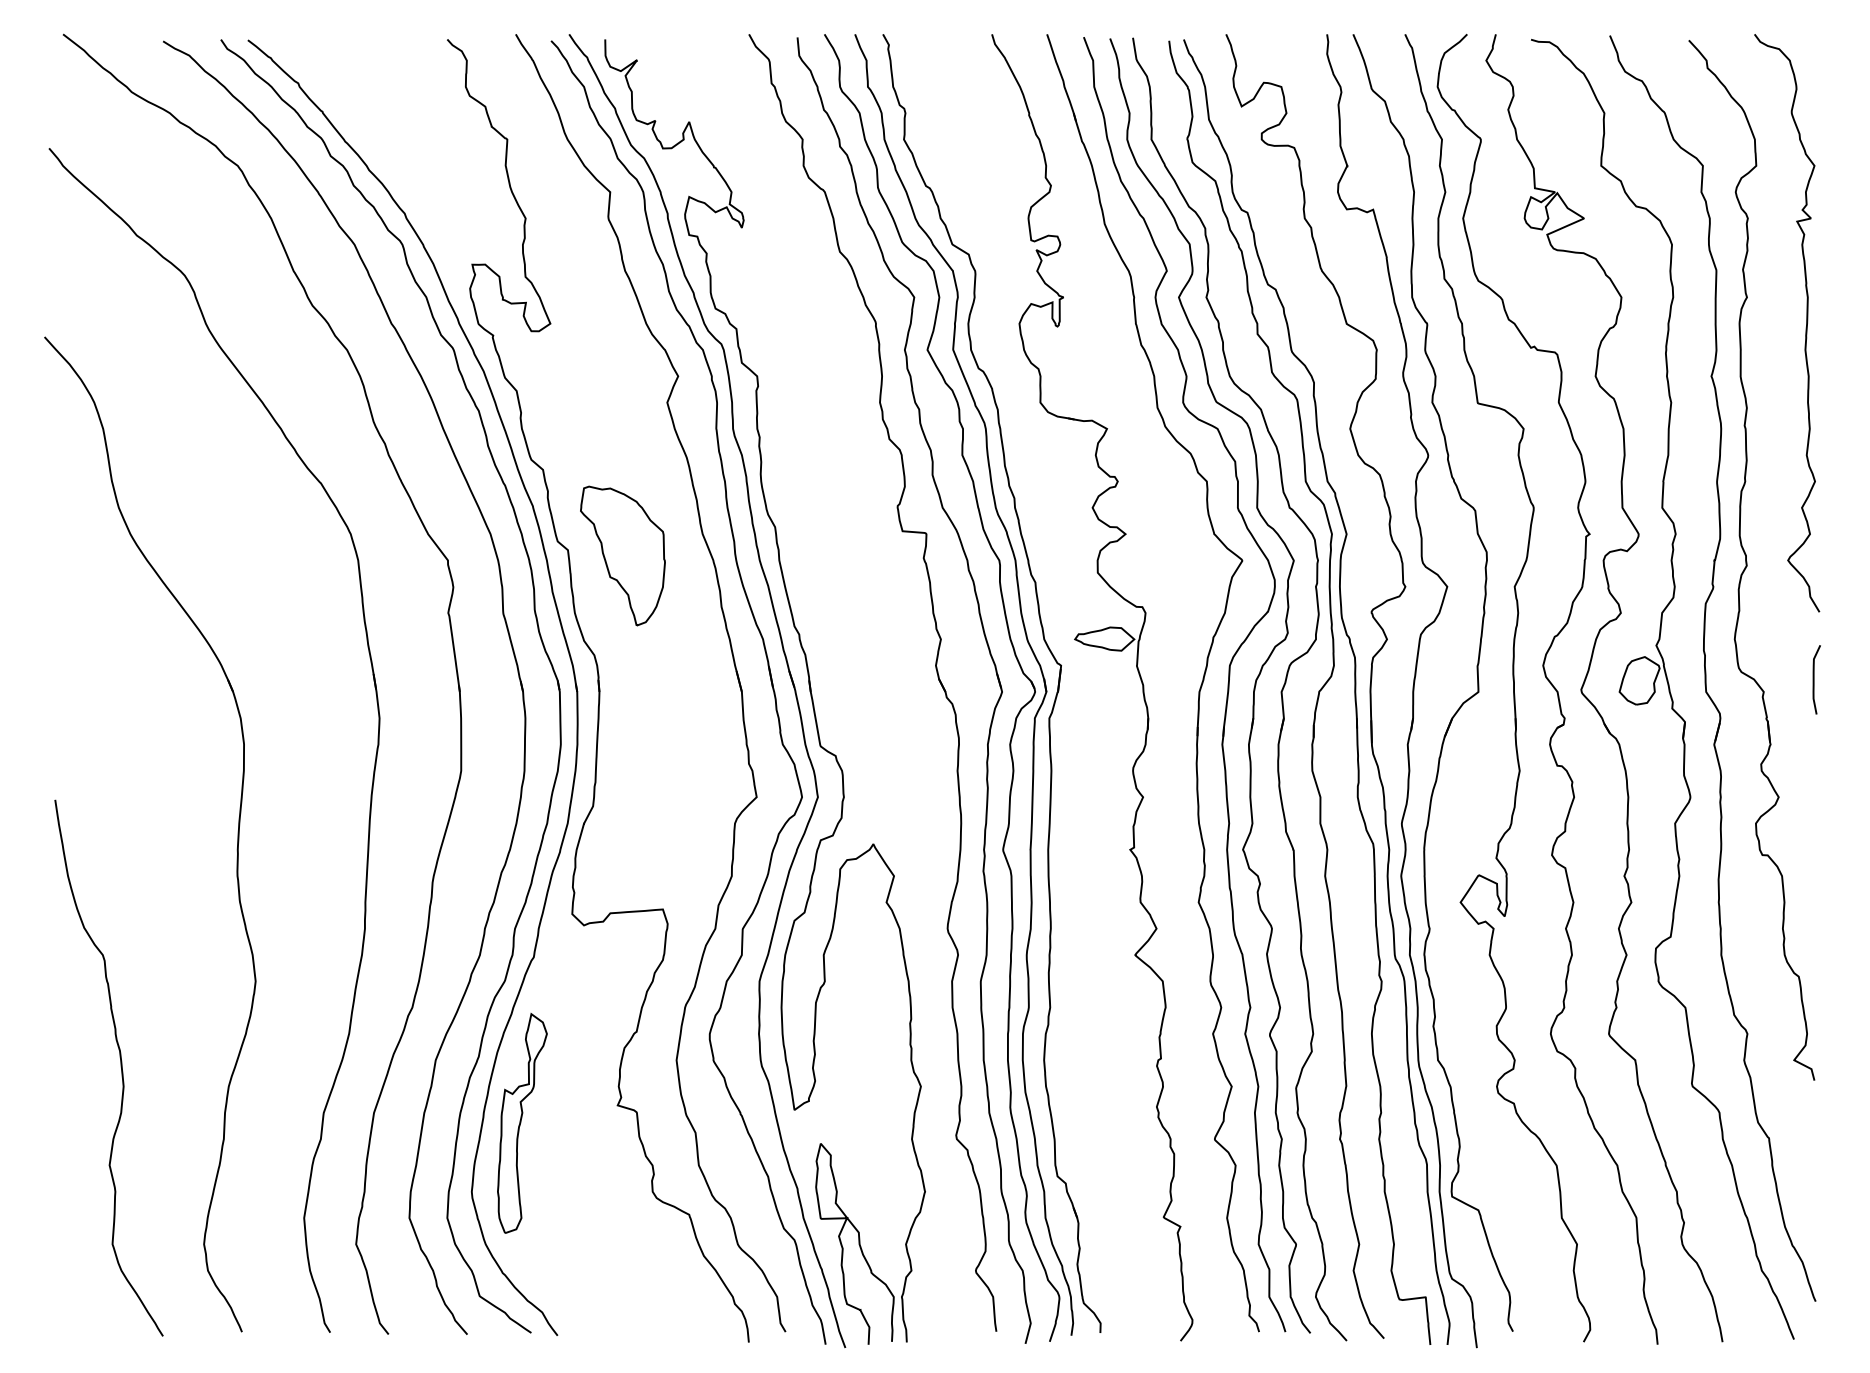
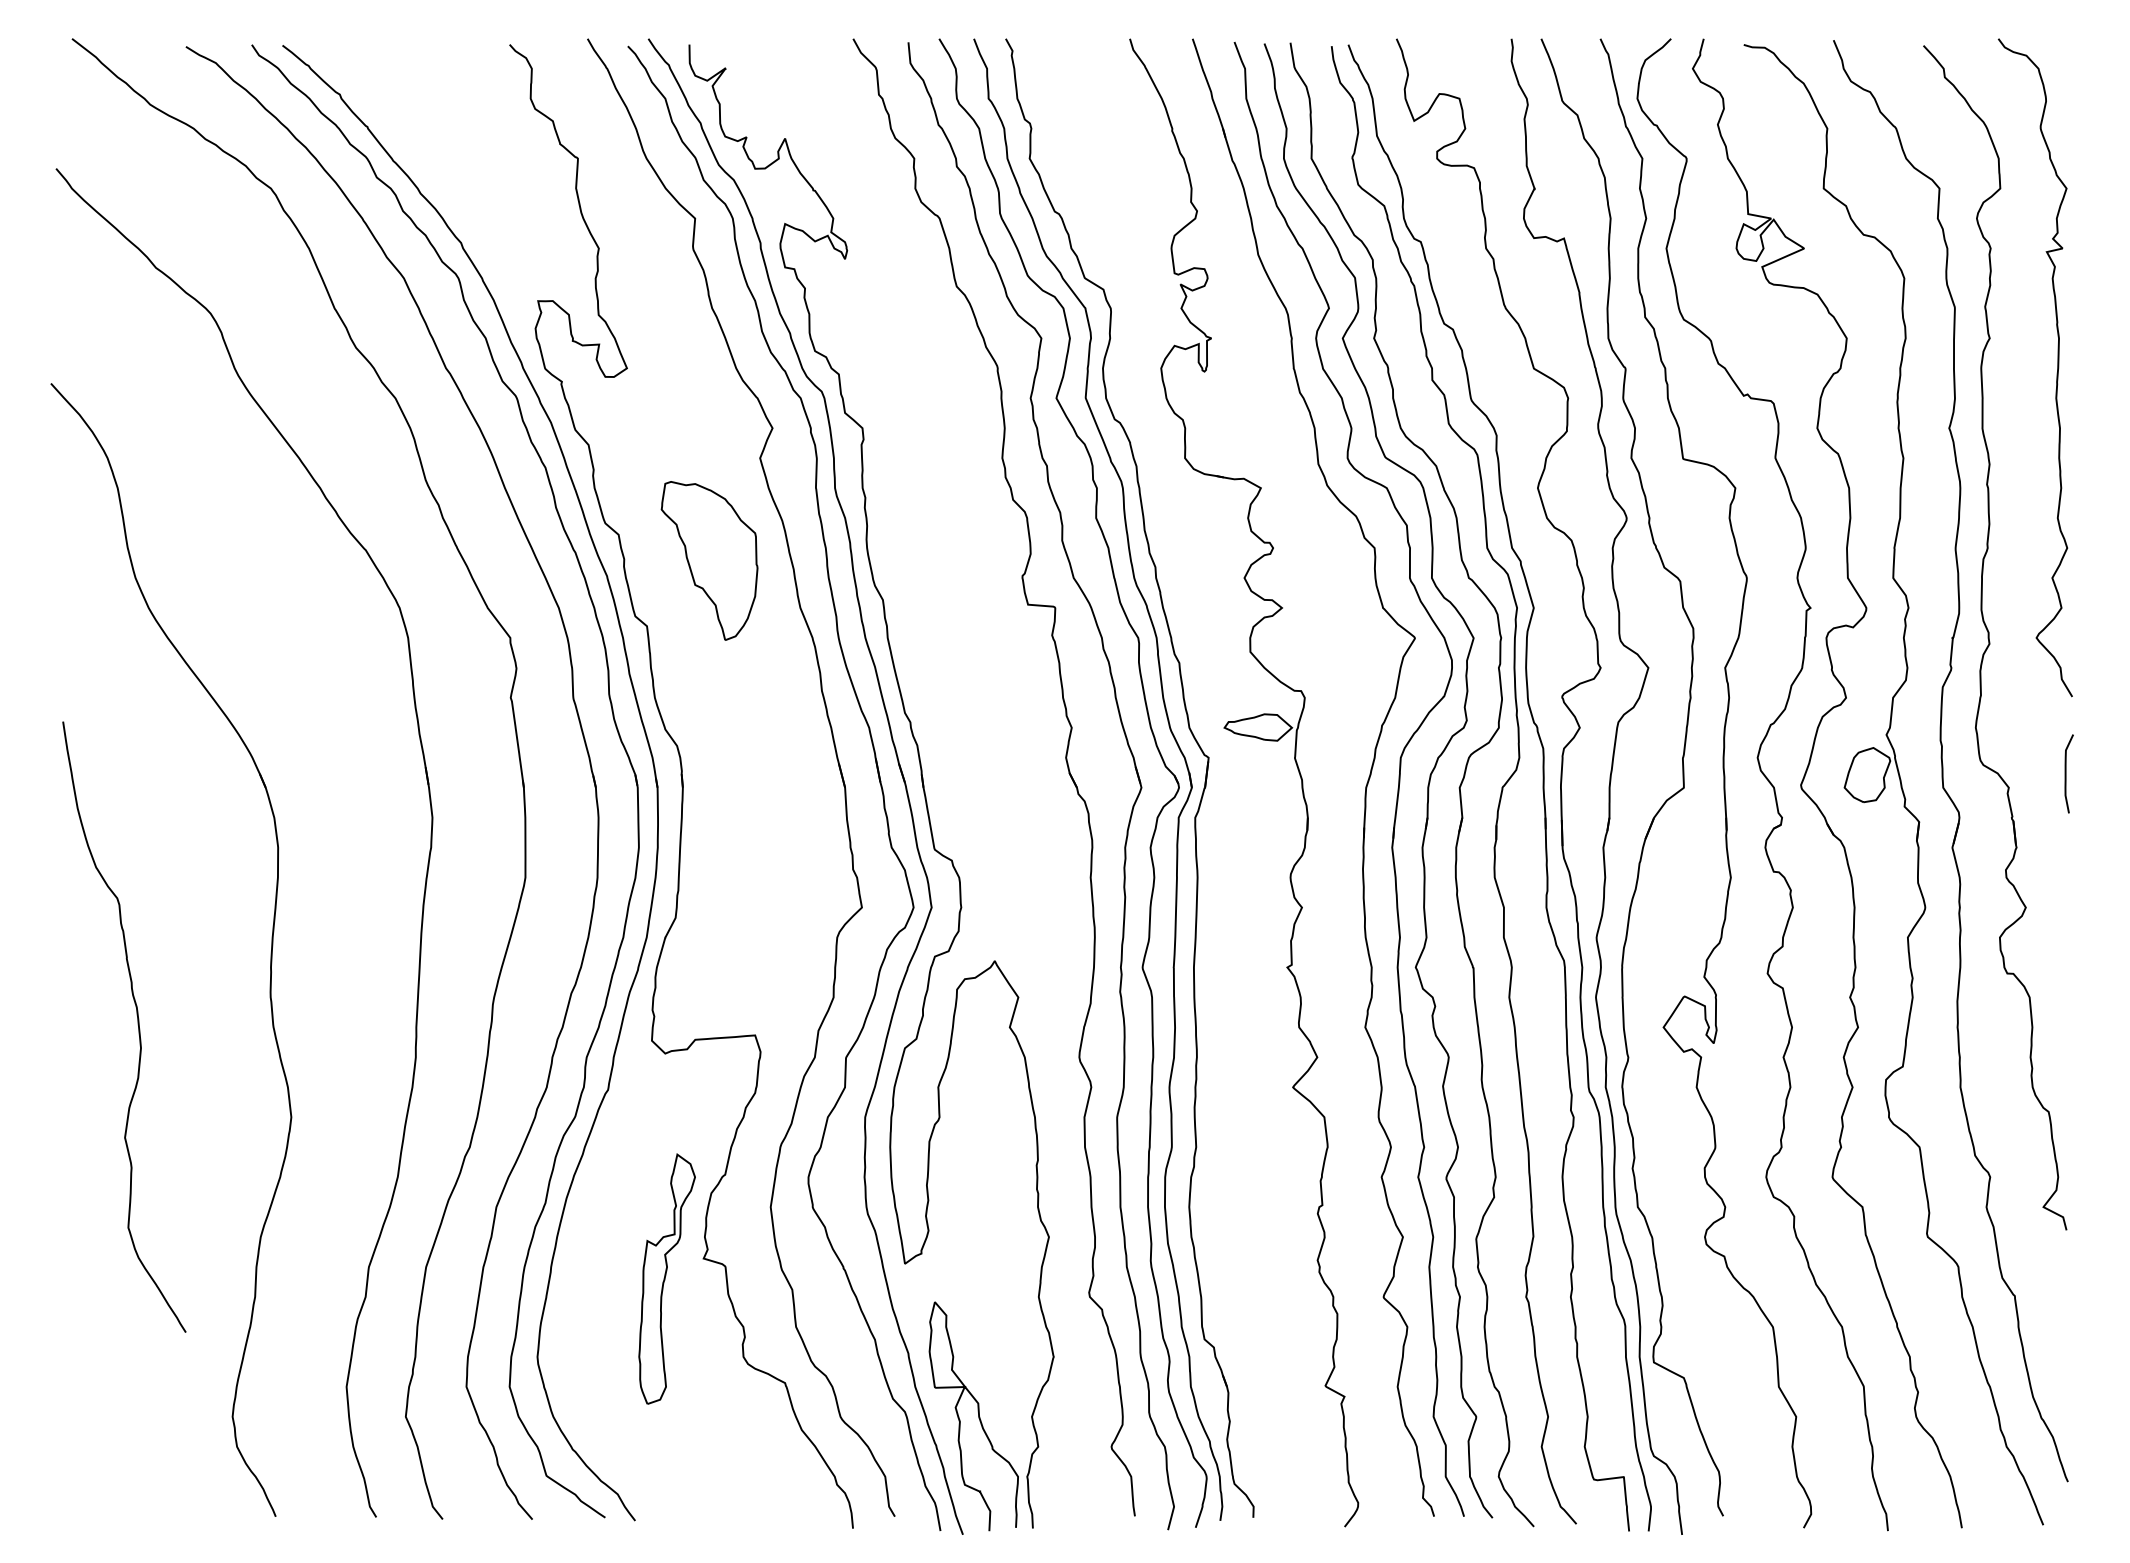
part: (622, 555) -> (709, 560), moved
curve: (120, 1065) -> (137, 1024), moved
part: (521, 1122) -> (666, 1278), moved

